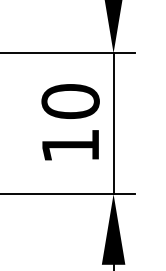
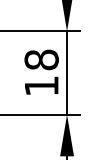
text: (70, 100) -> (41, 59), 10 -> 18

